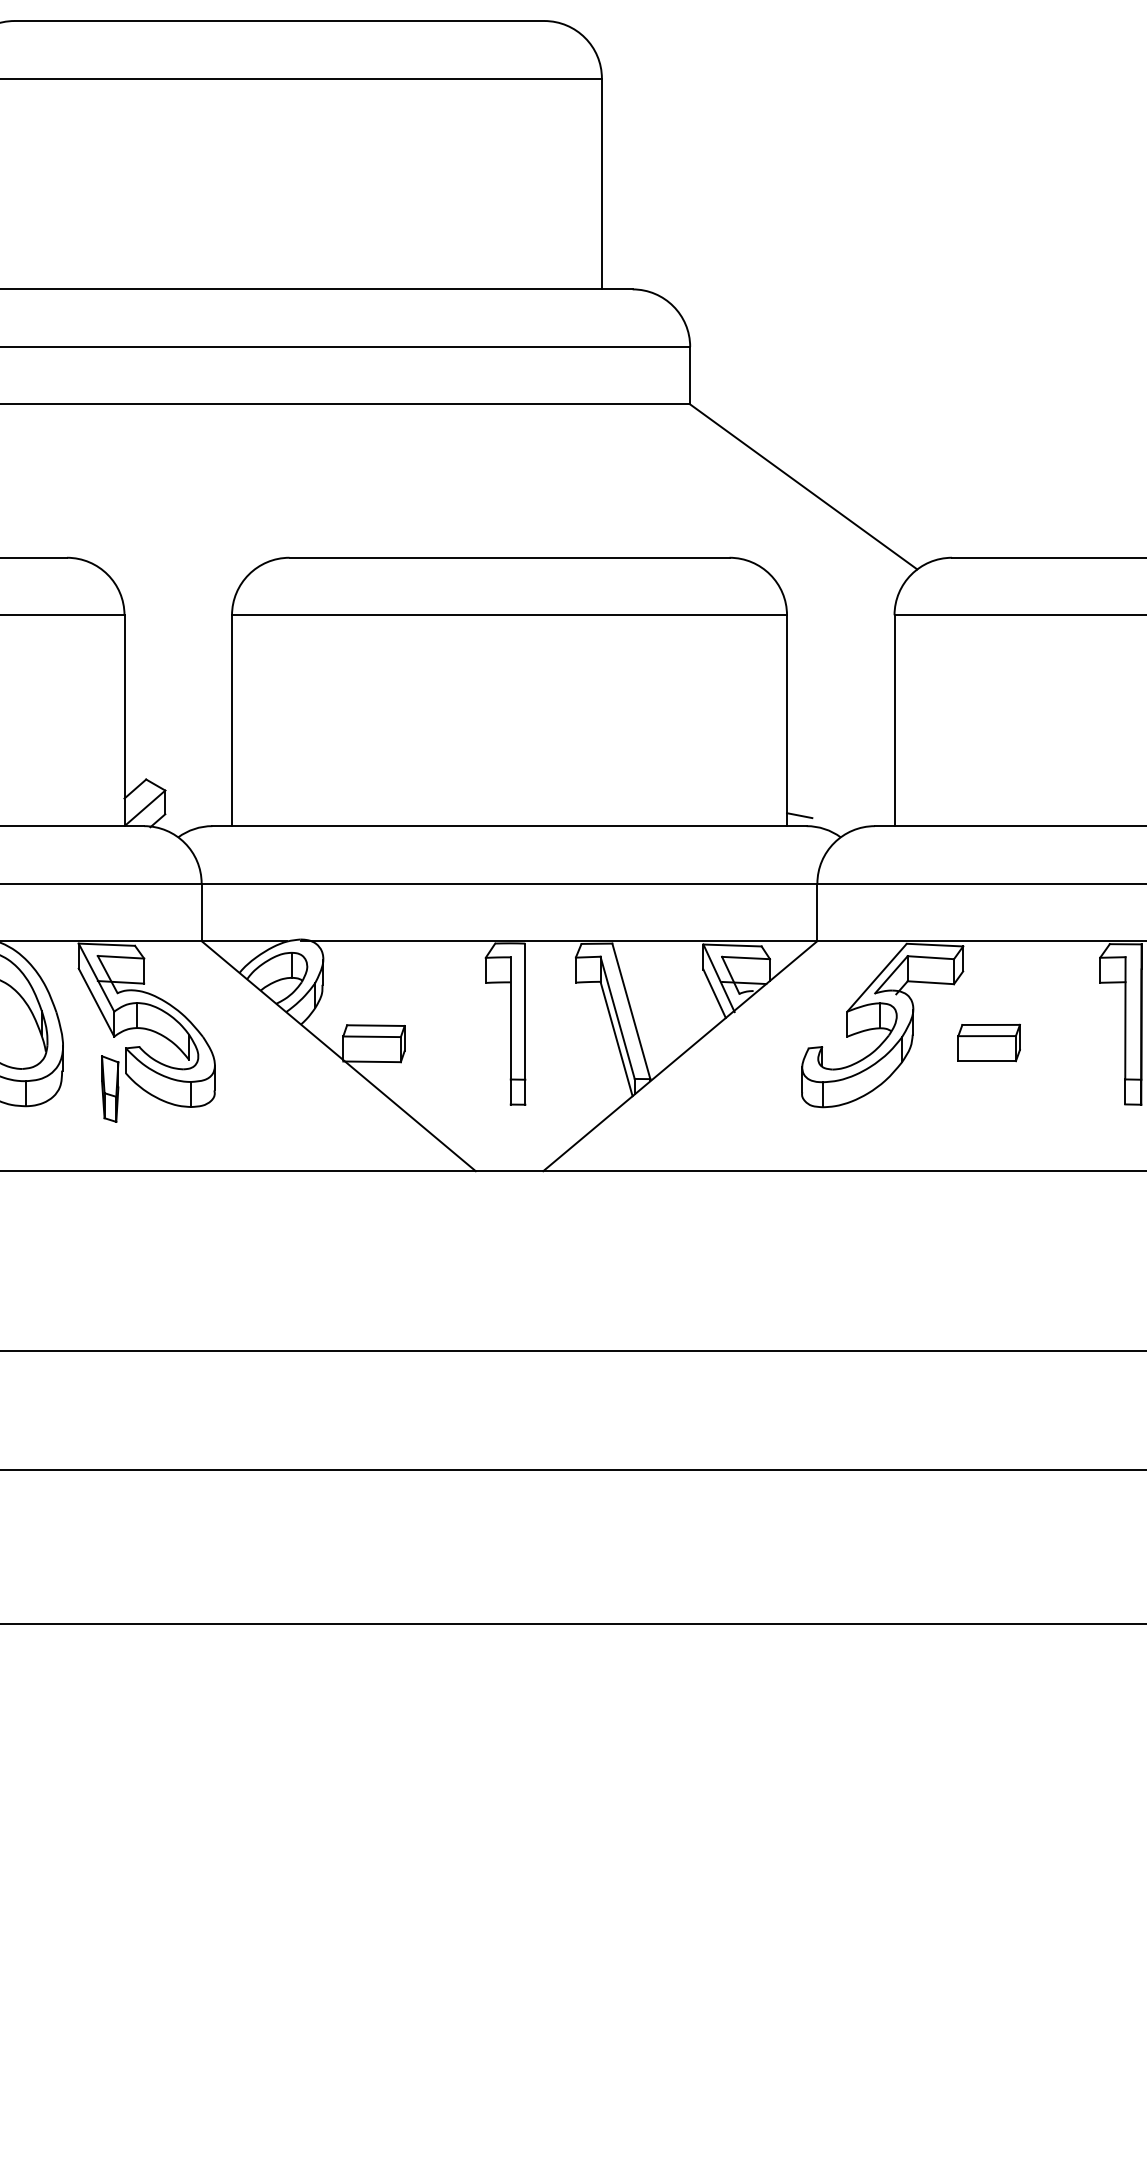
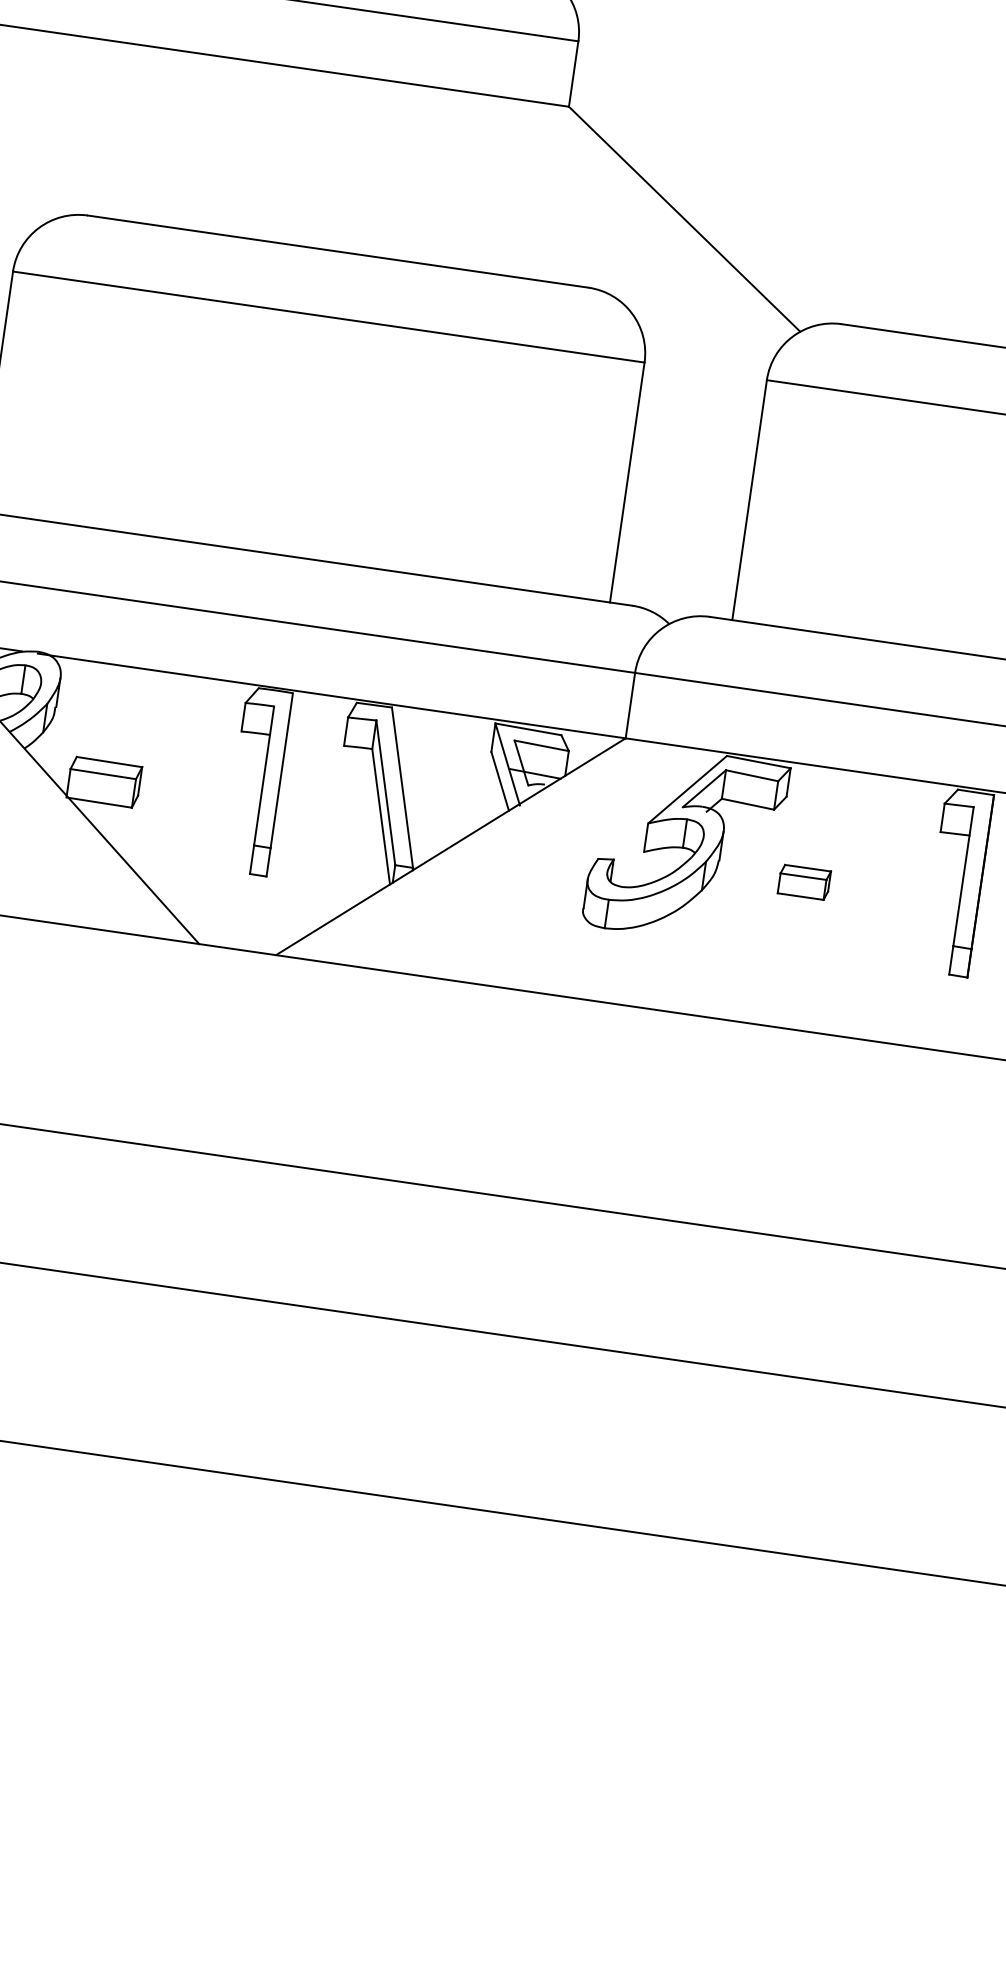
line: (799, 815) -> (625, 592), removed
part: (988, 1042) -> (803, 881), size x0.7

